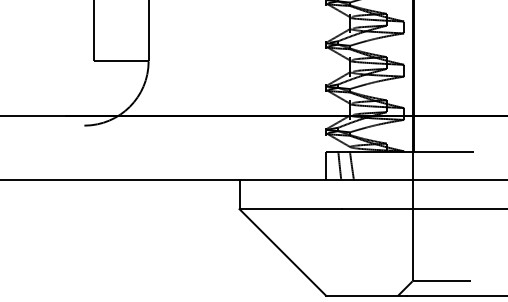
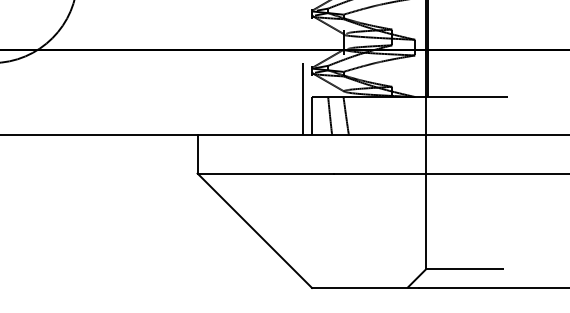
line: (319, 152) -> (303, 98), added

